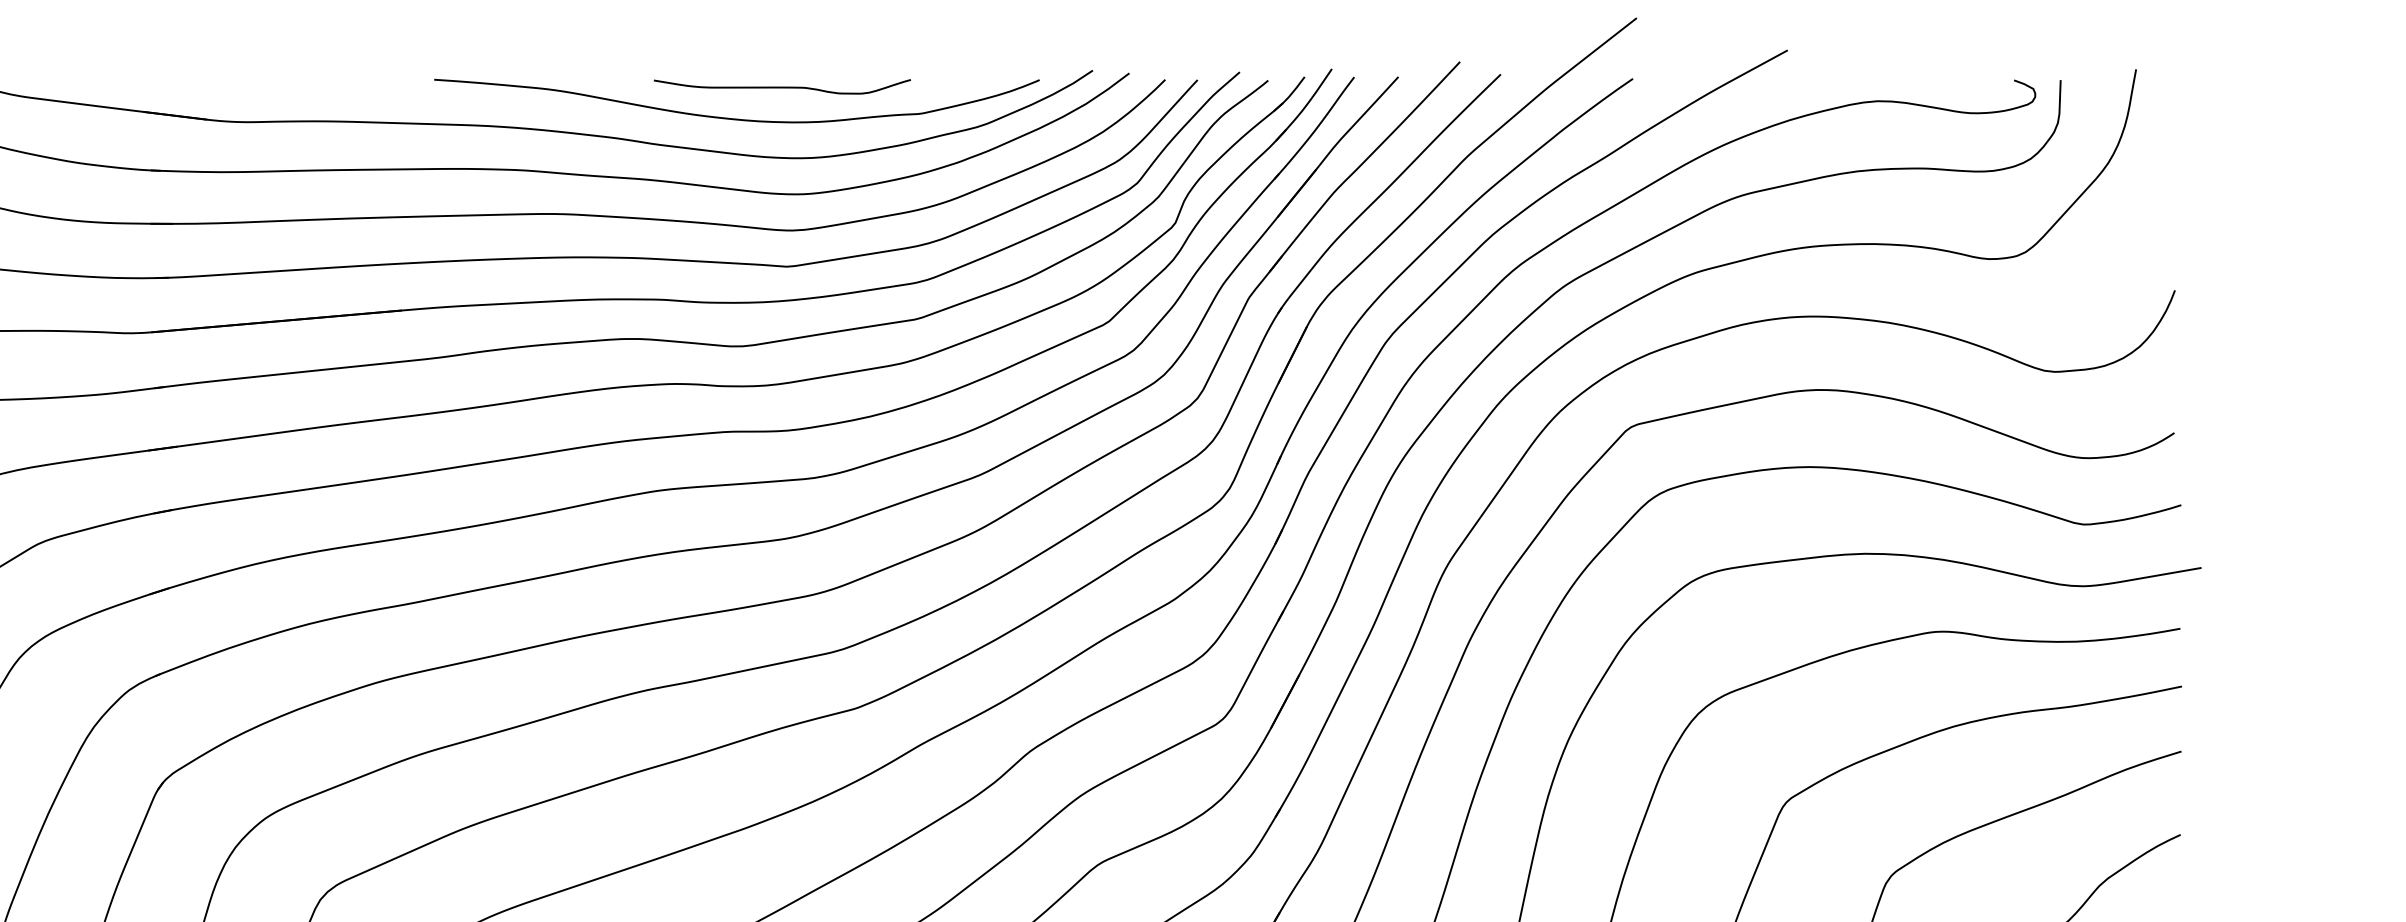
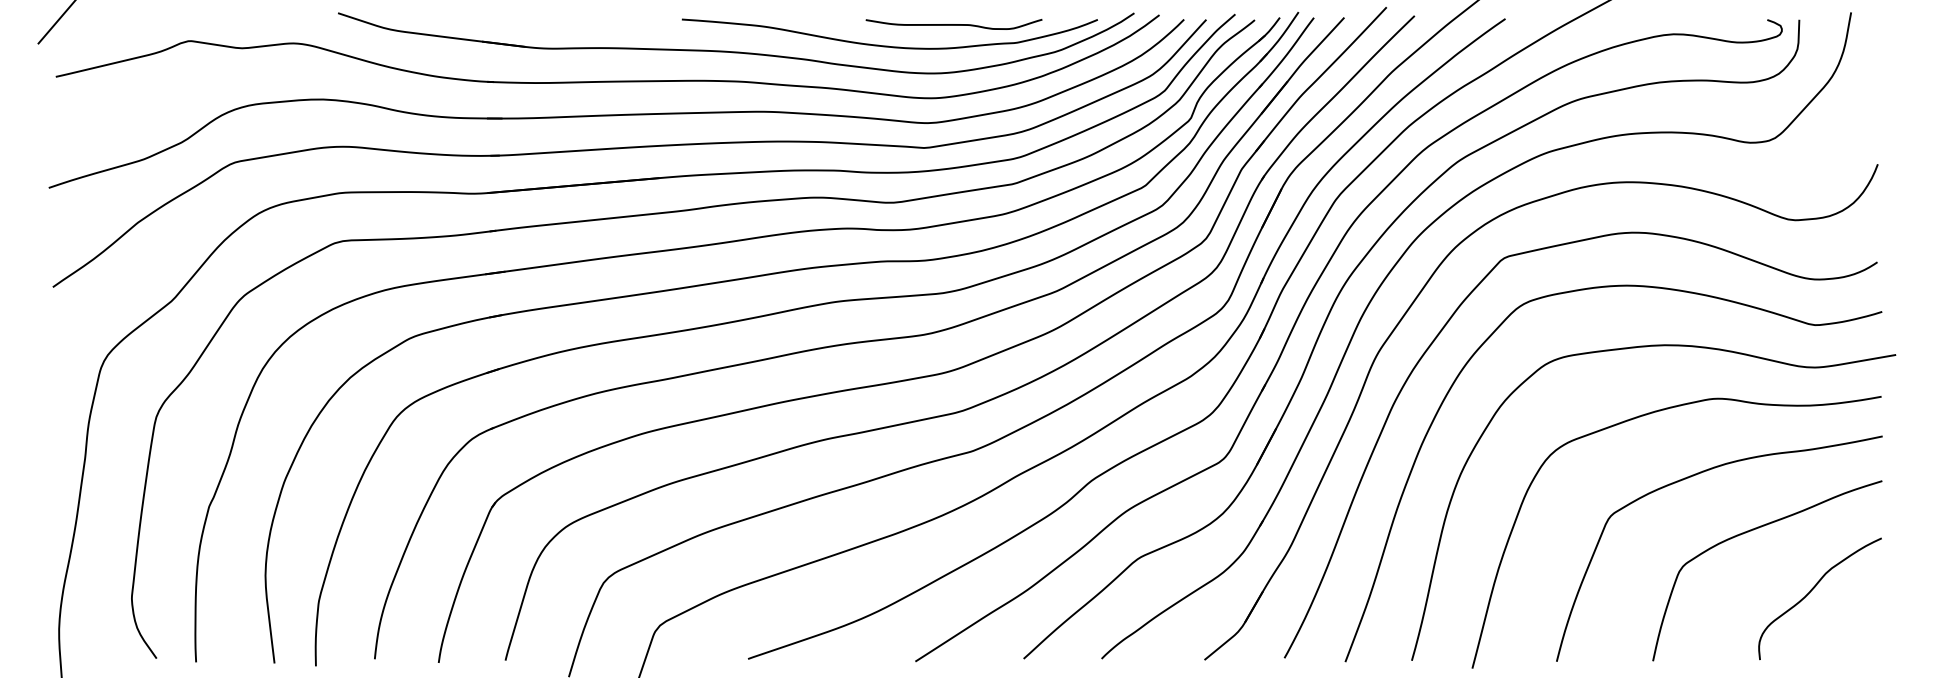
curve: (781, 86) -> (953, 24), moved

